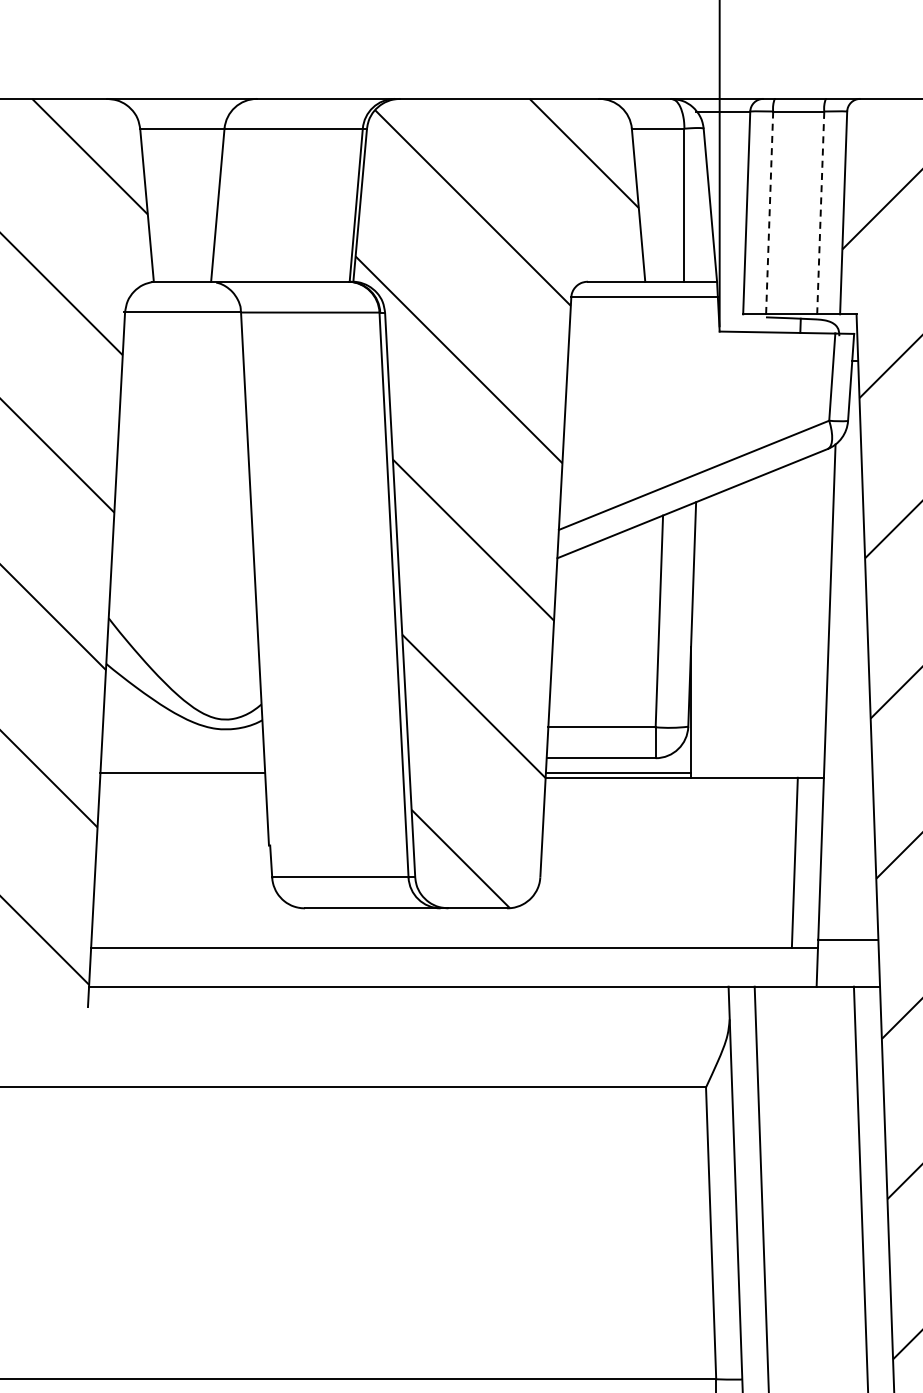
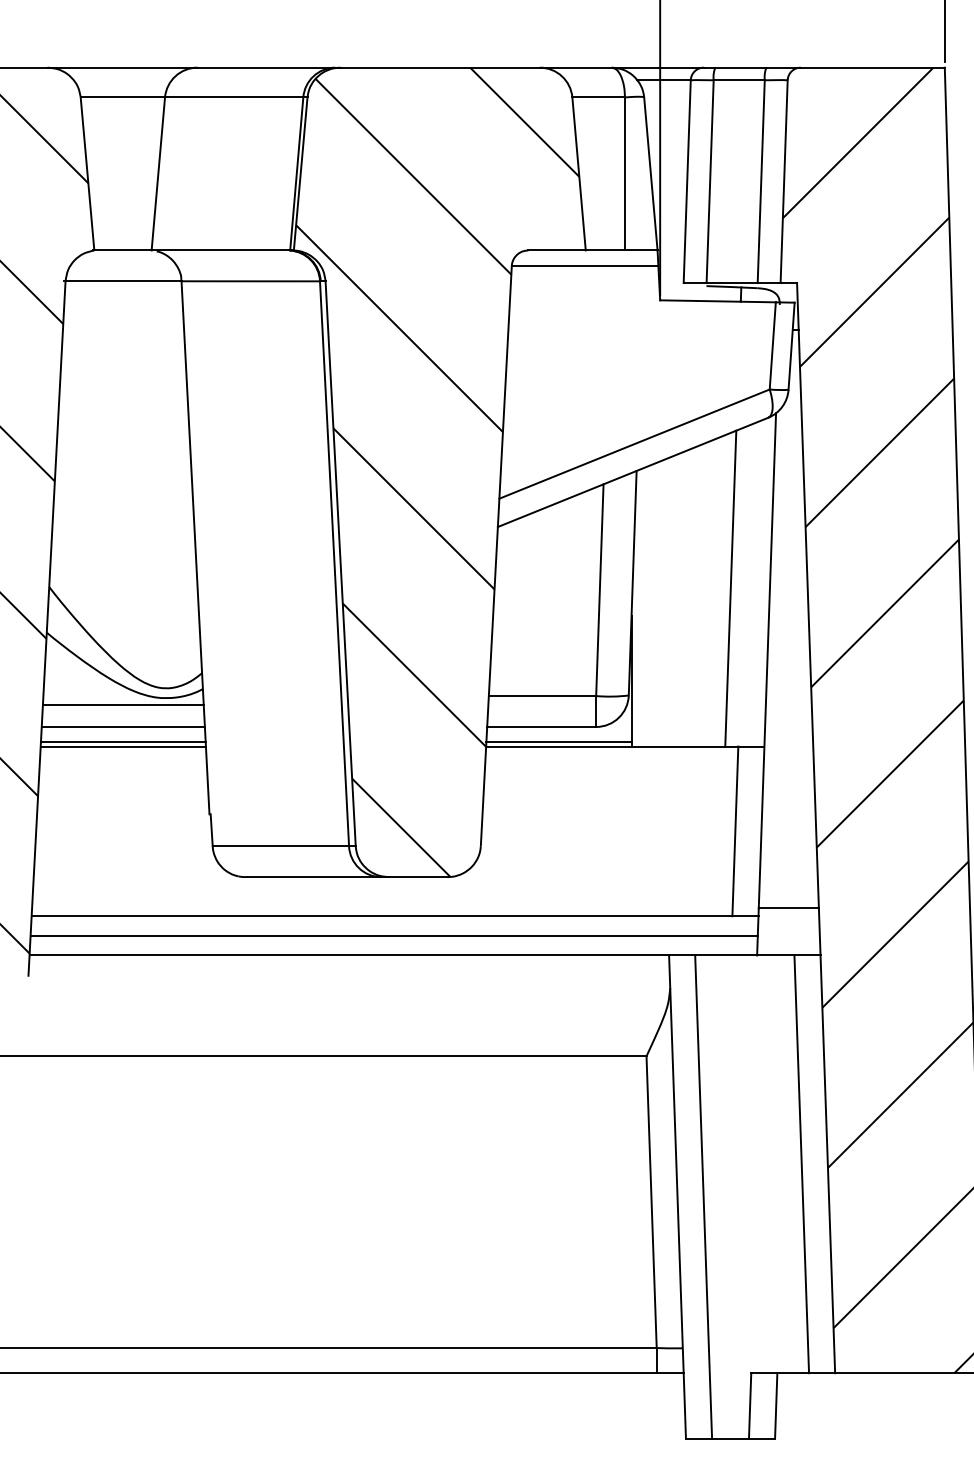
line: (821, 212) -> (761, 181), dashed -> solid
line: (770, 213) -> (710, 182), dashed -> solid
line: (790, 619) -> (730, 588), added
line: (182, 735) -> (122, 704), added
line: (182, 757) -> (122, 726), added
line: (182, 777) -> (122, 746), added
line: (453, 967) -> (393, 936), added

